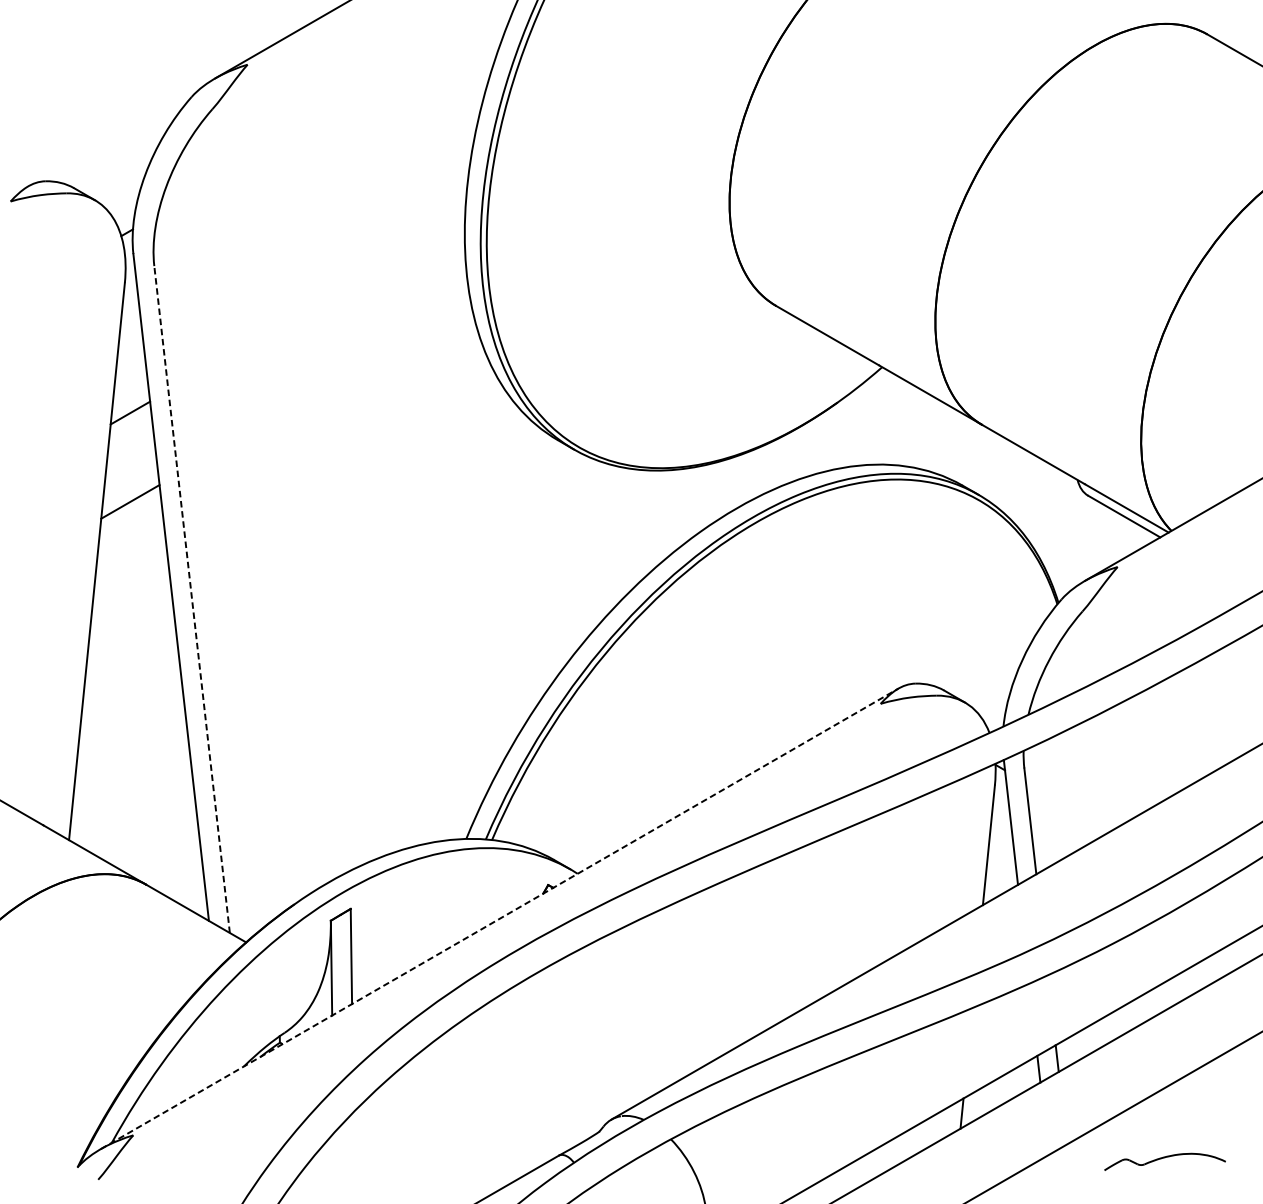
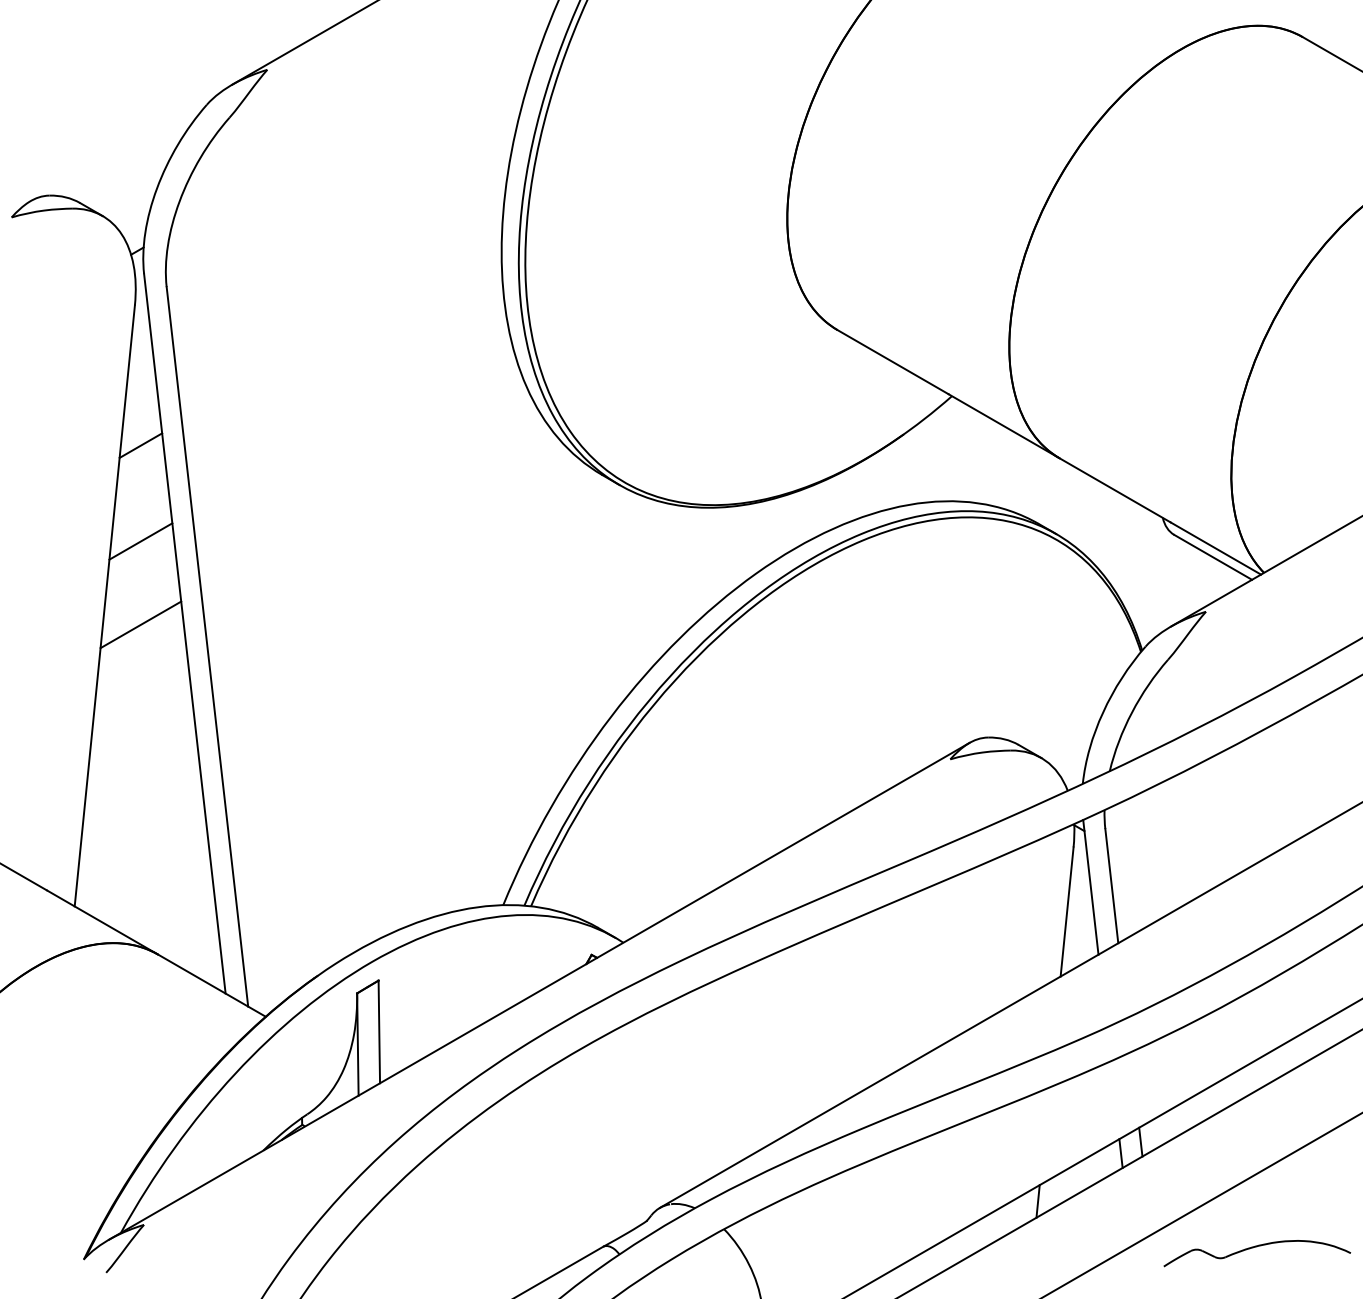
line: (130, 578) -> (140, 624), added
line: (192, 599) -> (207, 646), dashed -> solid
line: (499, 918) -> (539, 991), dashed -> solid
part: (1164, 1161) -> (1256, 1253), size x1.43

